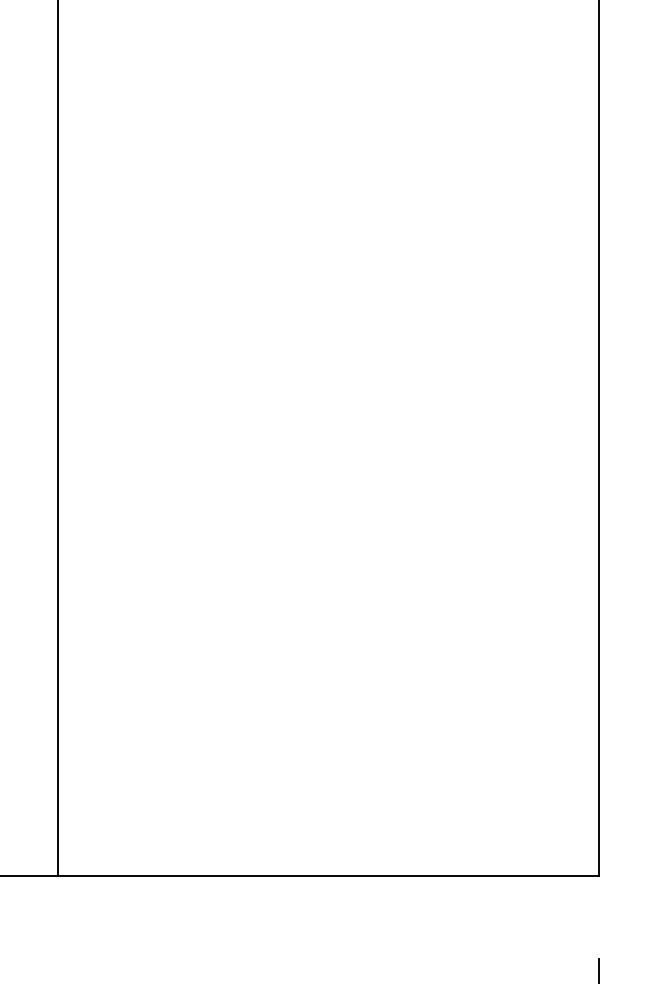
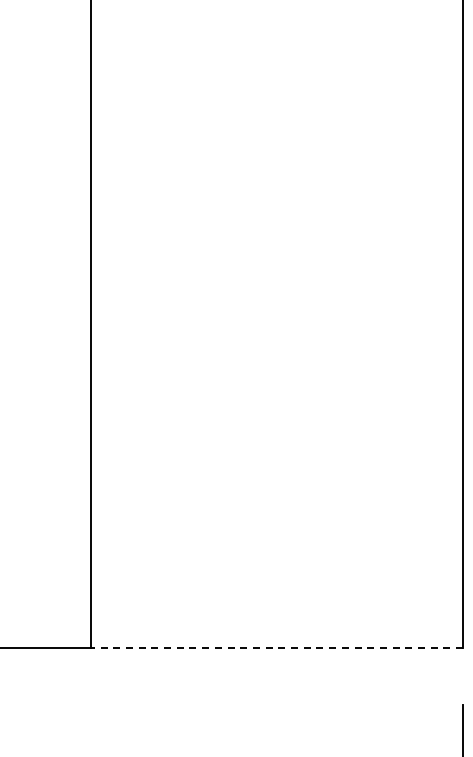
line: (328, 875) -> (277, 647), solid -> dashed

